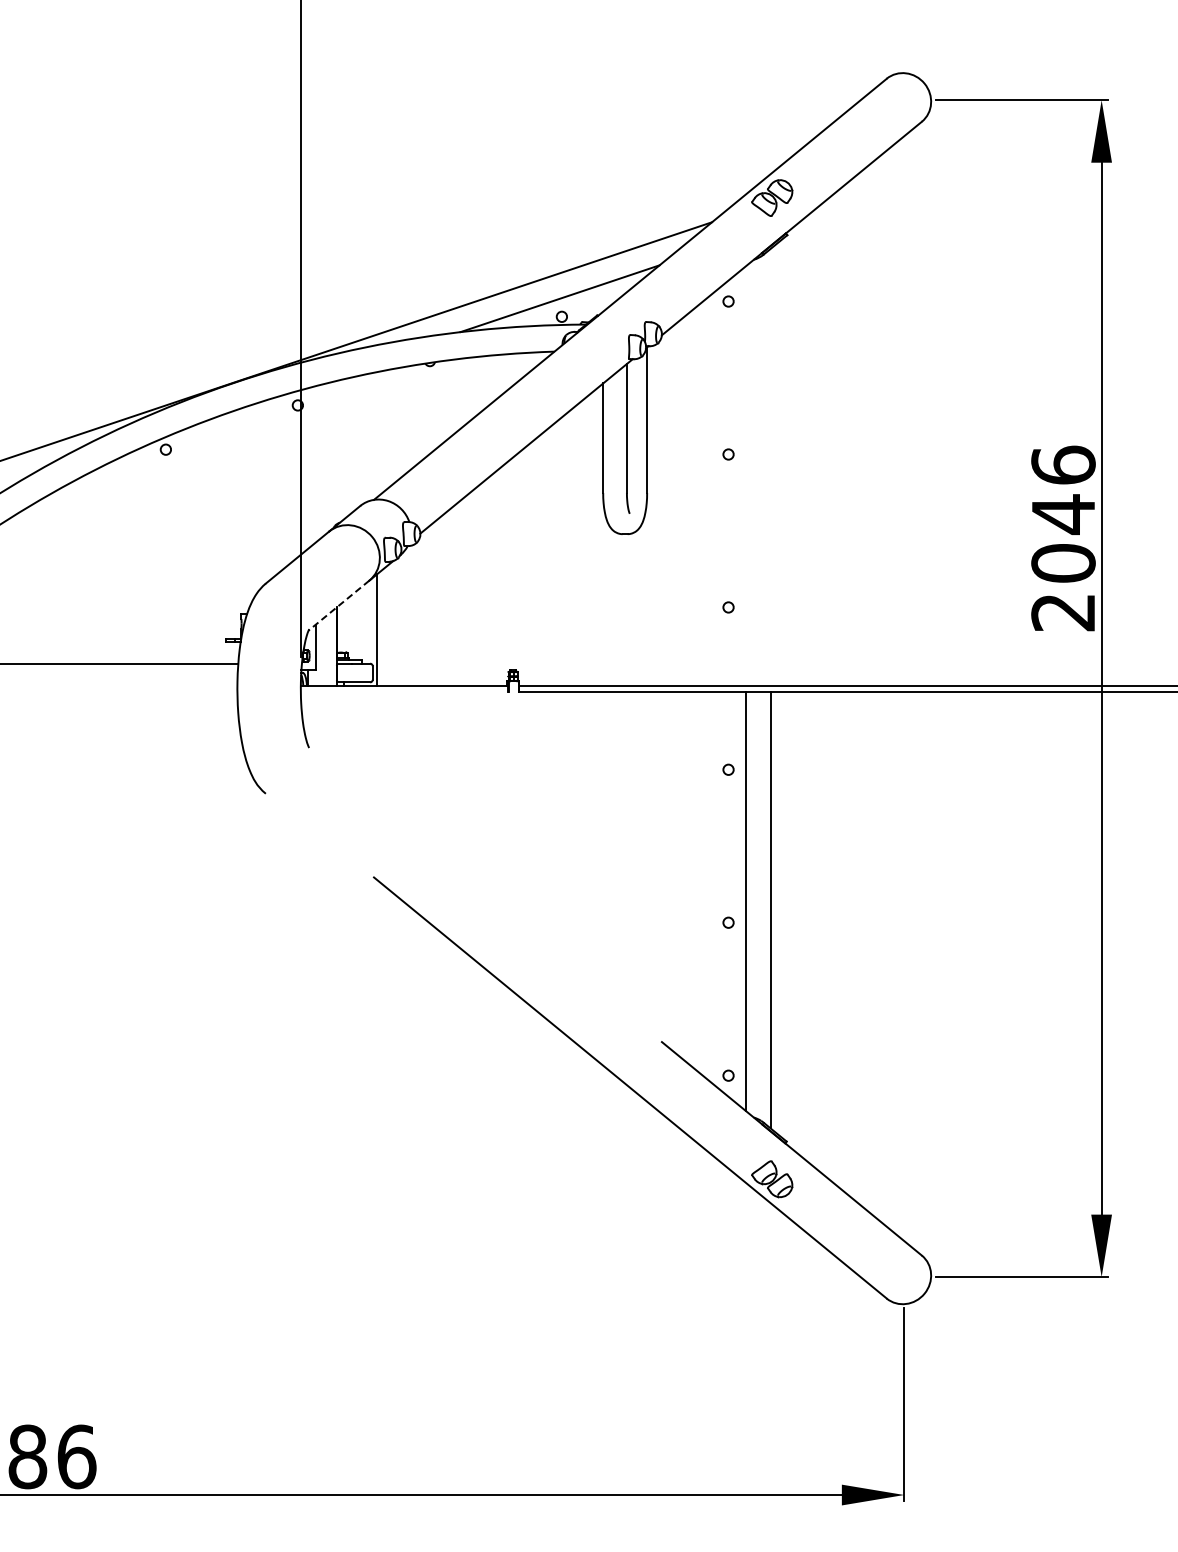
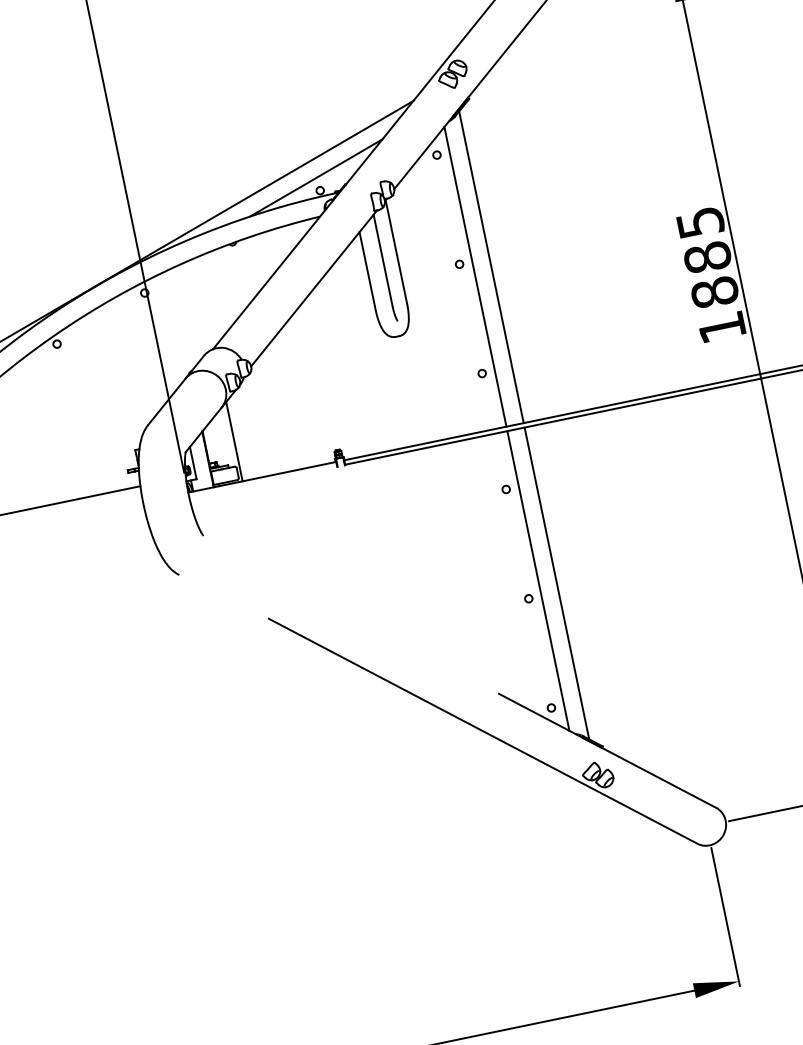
line: (770, 467) -> (491, 267), added
line: (746, 475) -> (475, 276), added
text: (1063, 538) -> (711, 274), 2046 -> 1885
line: (338, 605) -> (203, 429), dashed -> solid

